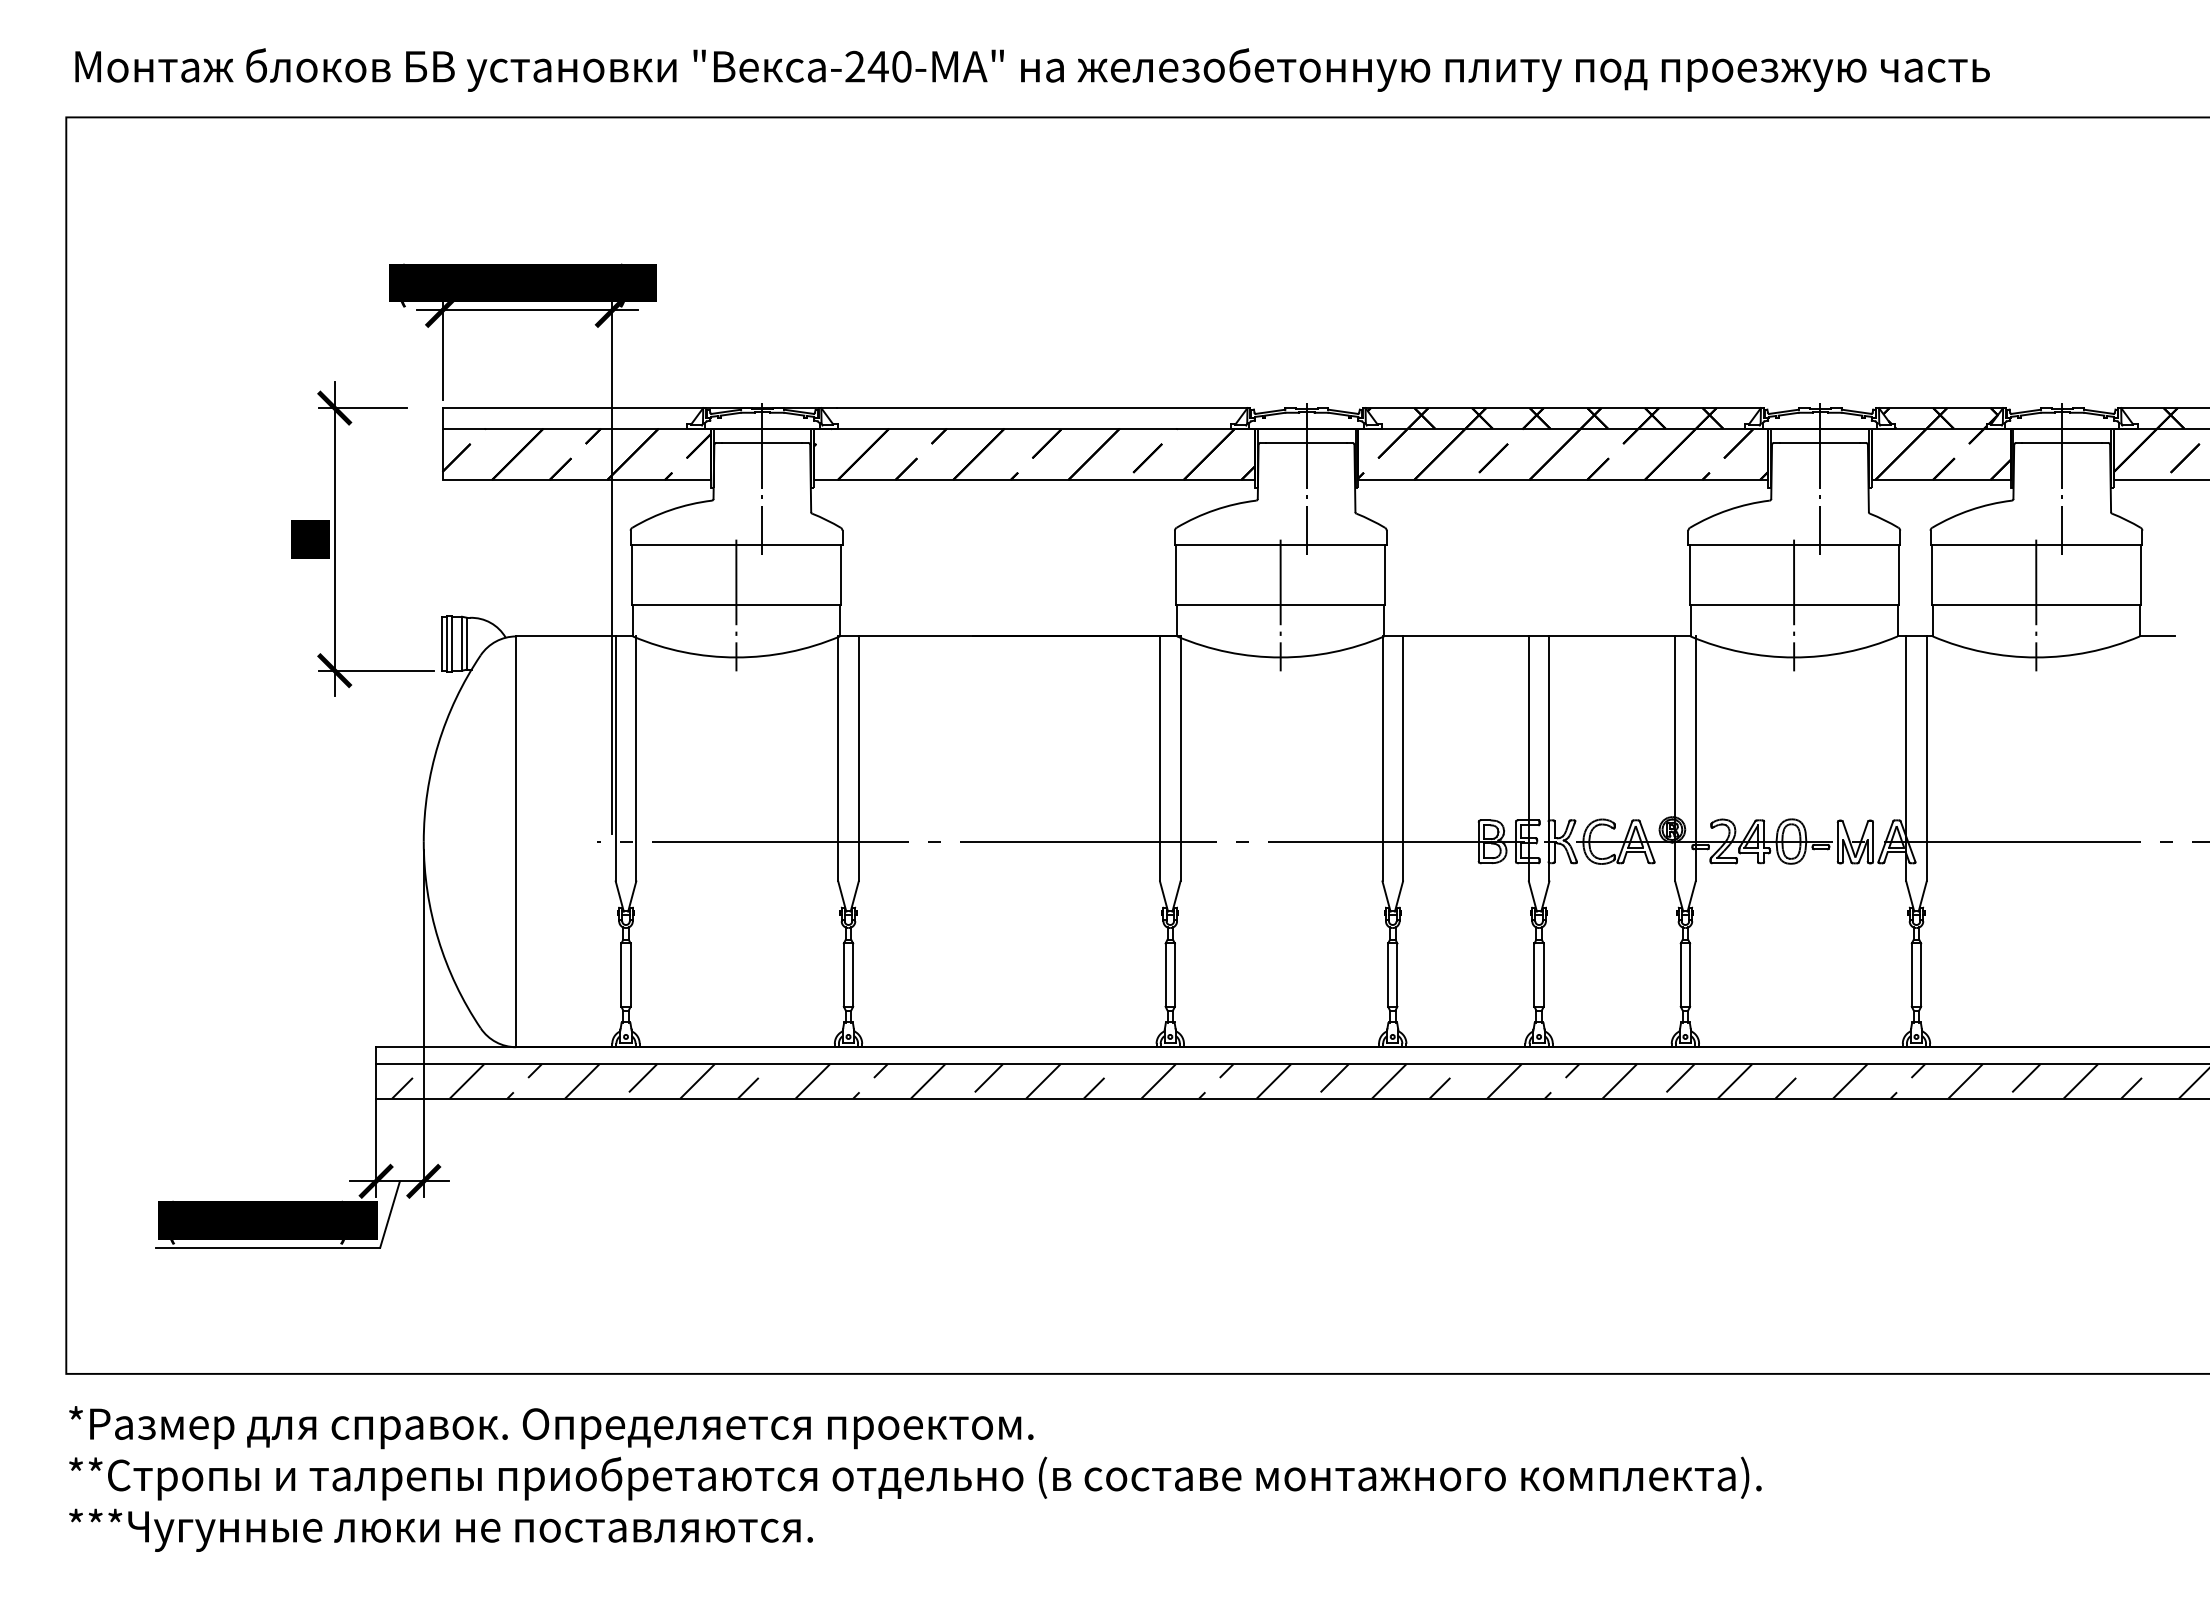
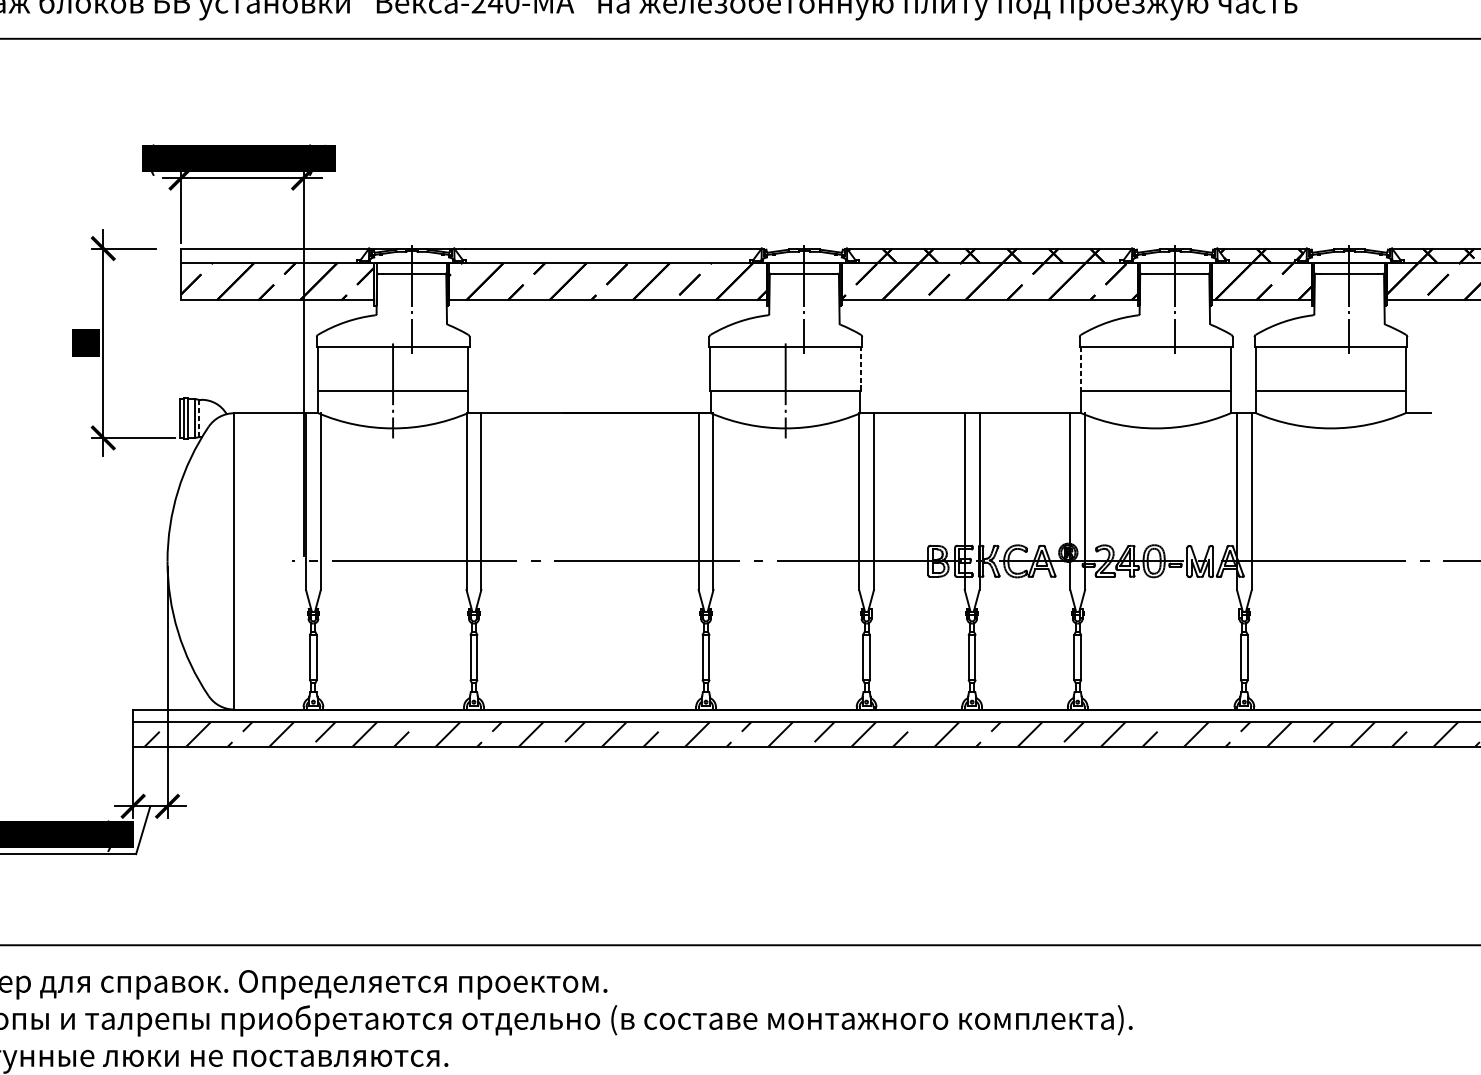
line: (1385, 575) -> (861, 369), solid -> dashed
line: (1689, 575) -> (1080, 369), solid -> dashed
line: (1794, 605) -> (1156, 390), removed
line: (2036, 605) -> (1330, 390), removed
line: (467, 643) -> (199, 418), solid -> dashed

